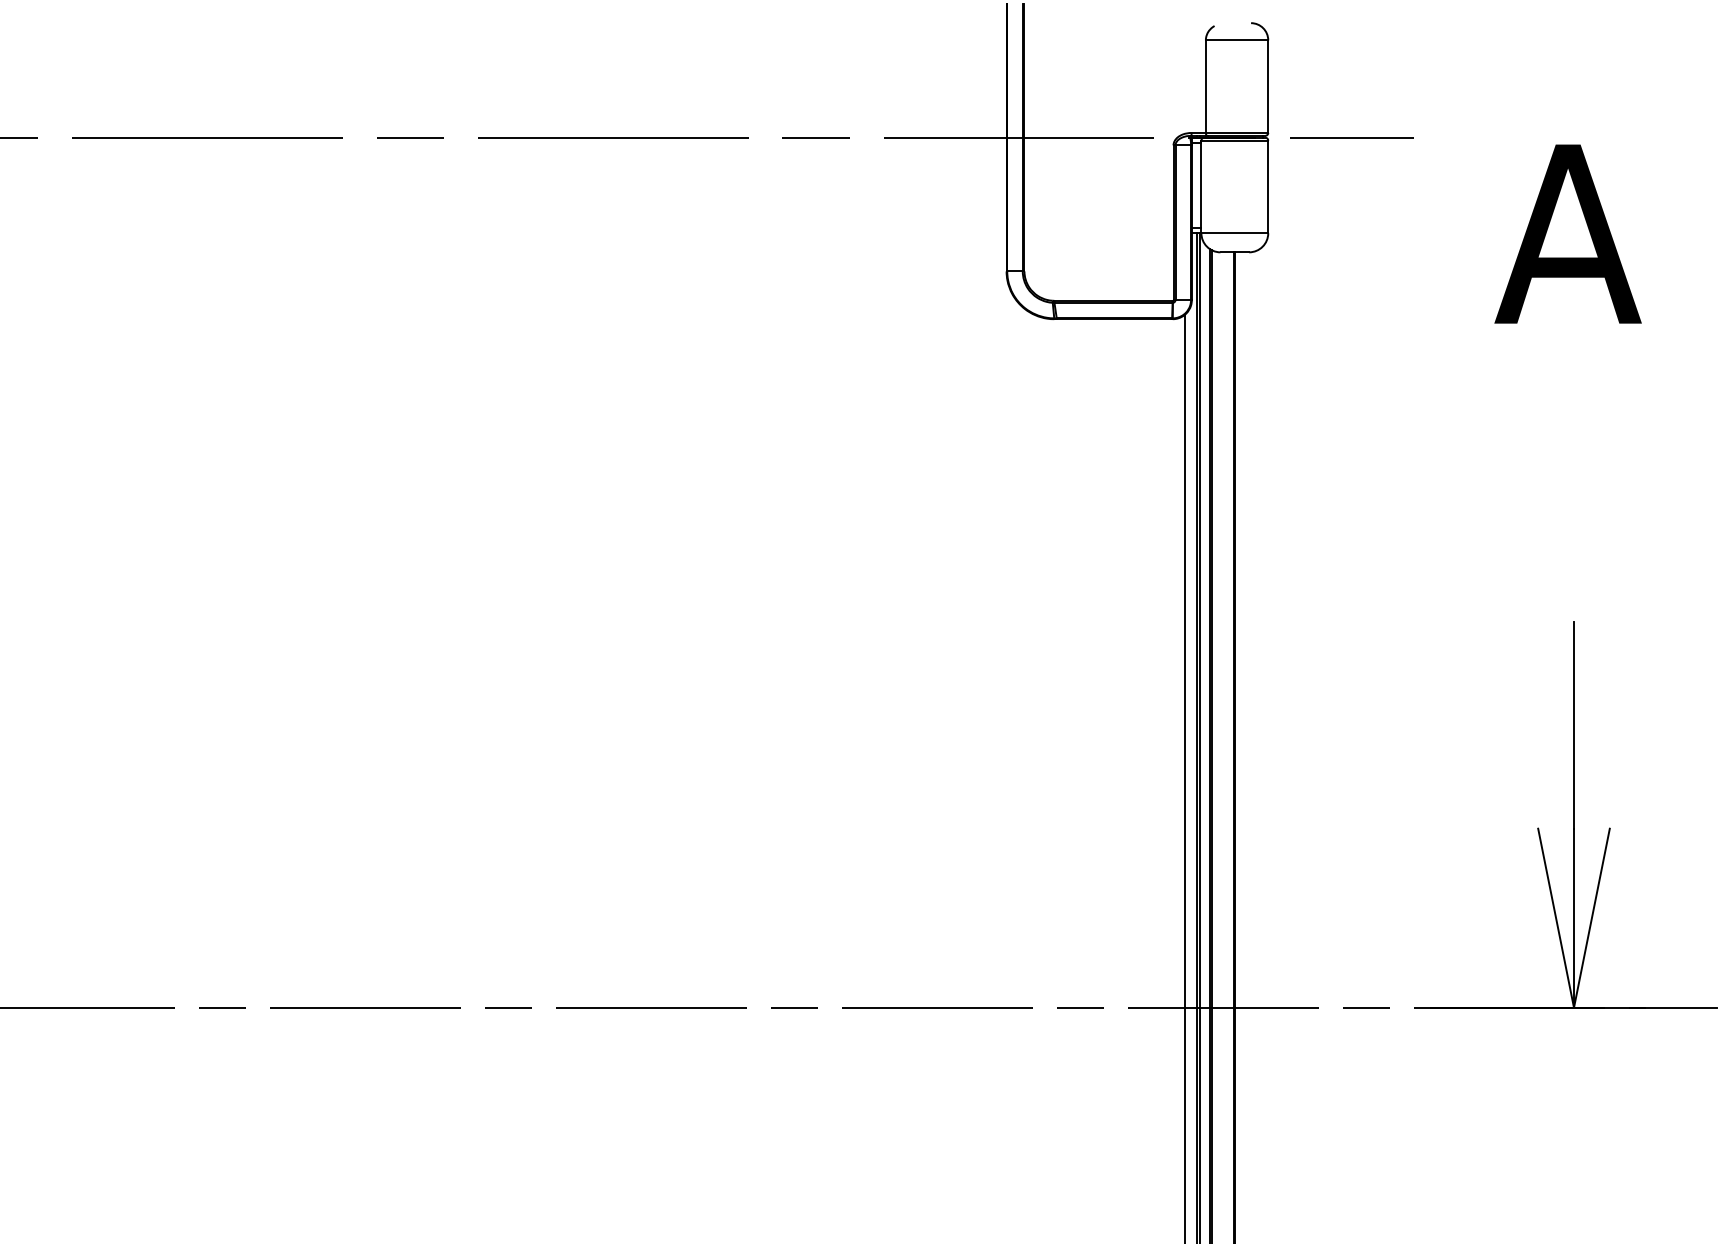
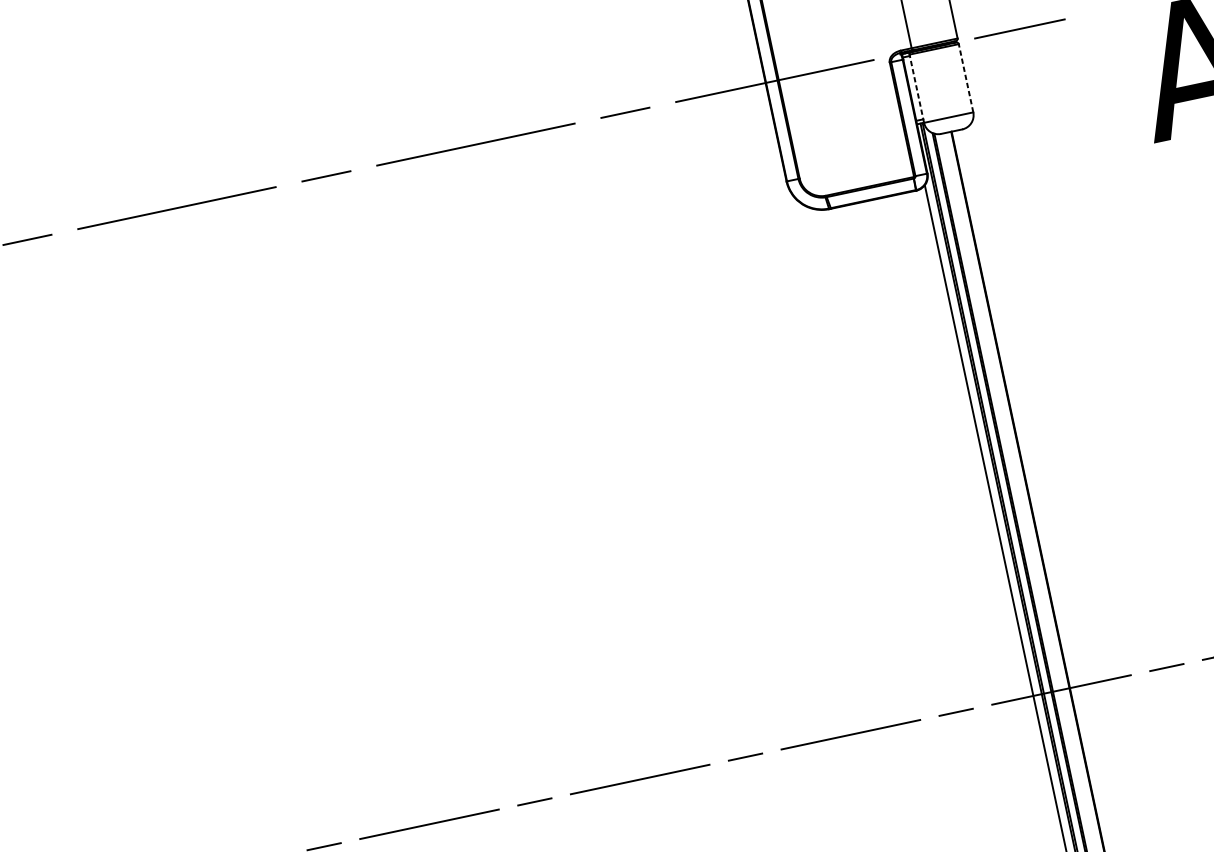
line: (1201, 186) -> (916, 88), solid -> dashed
line: (1268, 186) -> (966, 77), solid -> dashed

